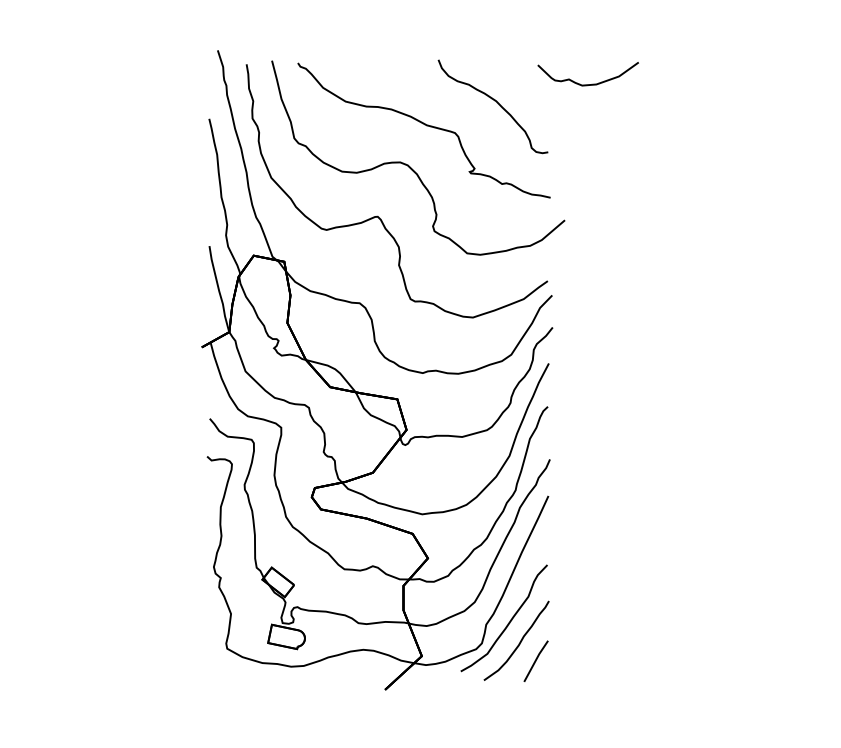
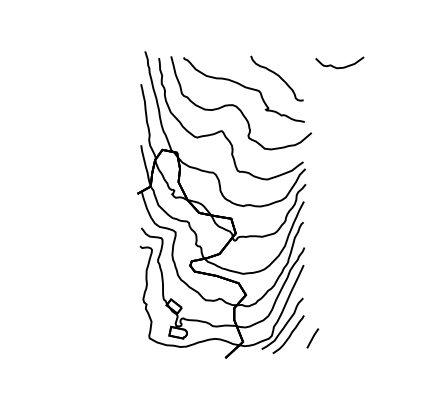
part: (587, 73) -> (339, 62), moved
line: (535, 661) -> (312, 338), moved

